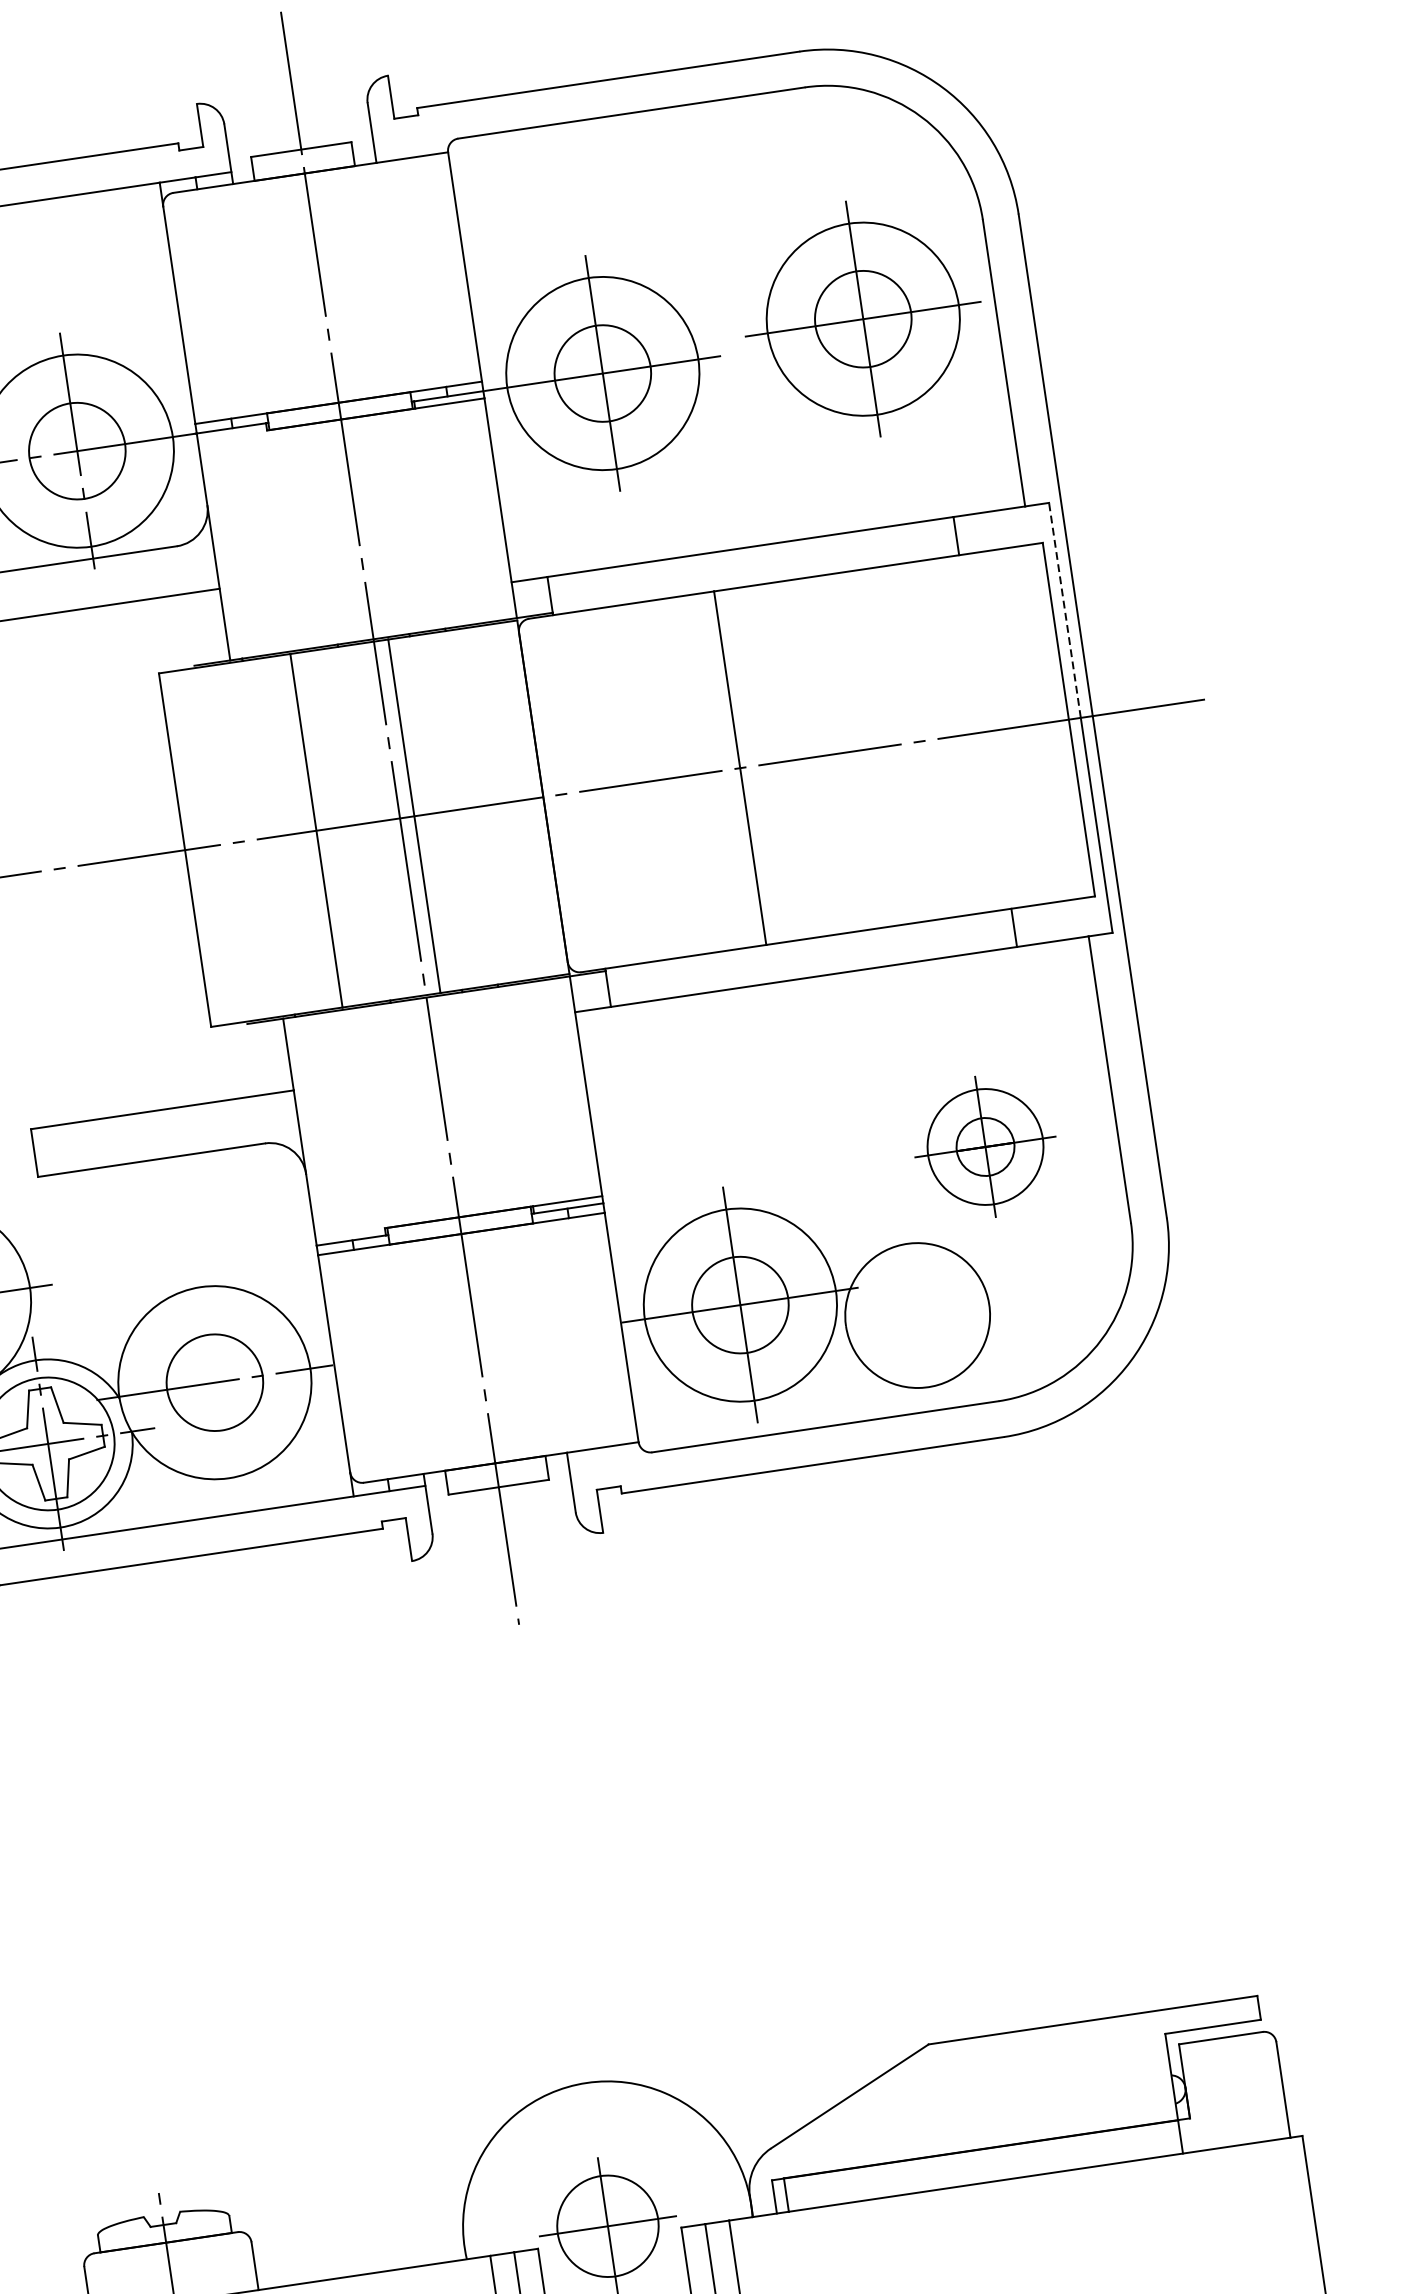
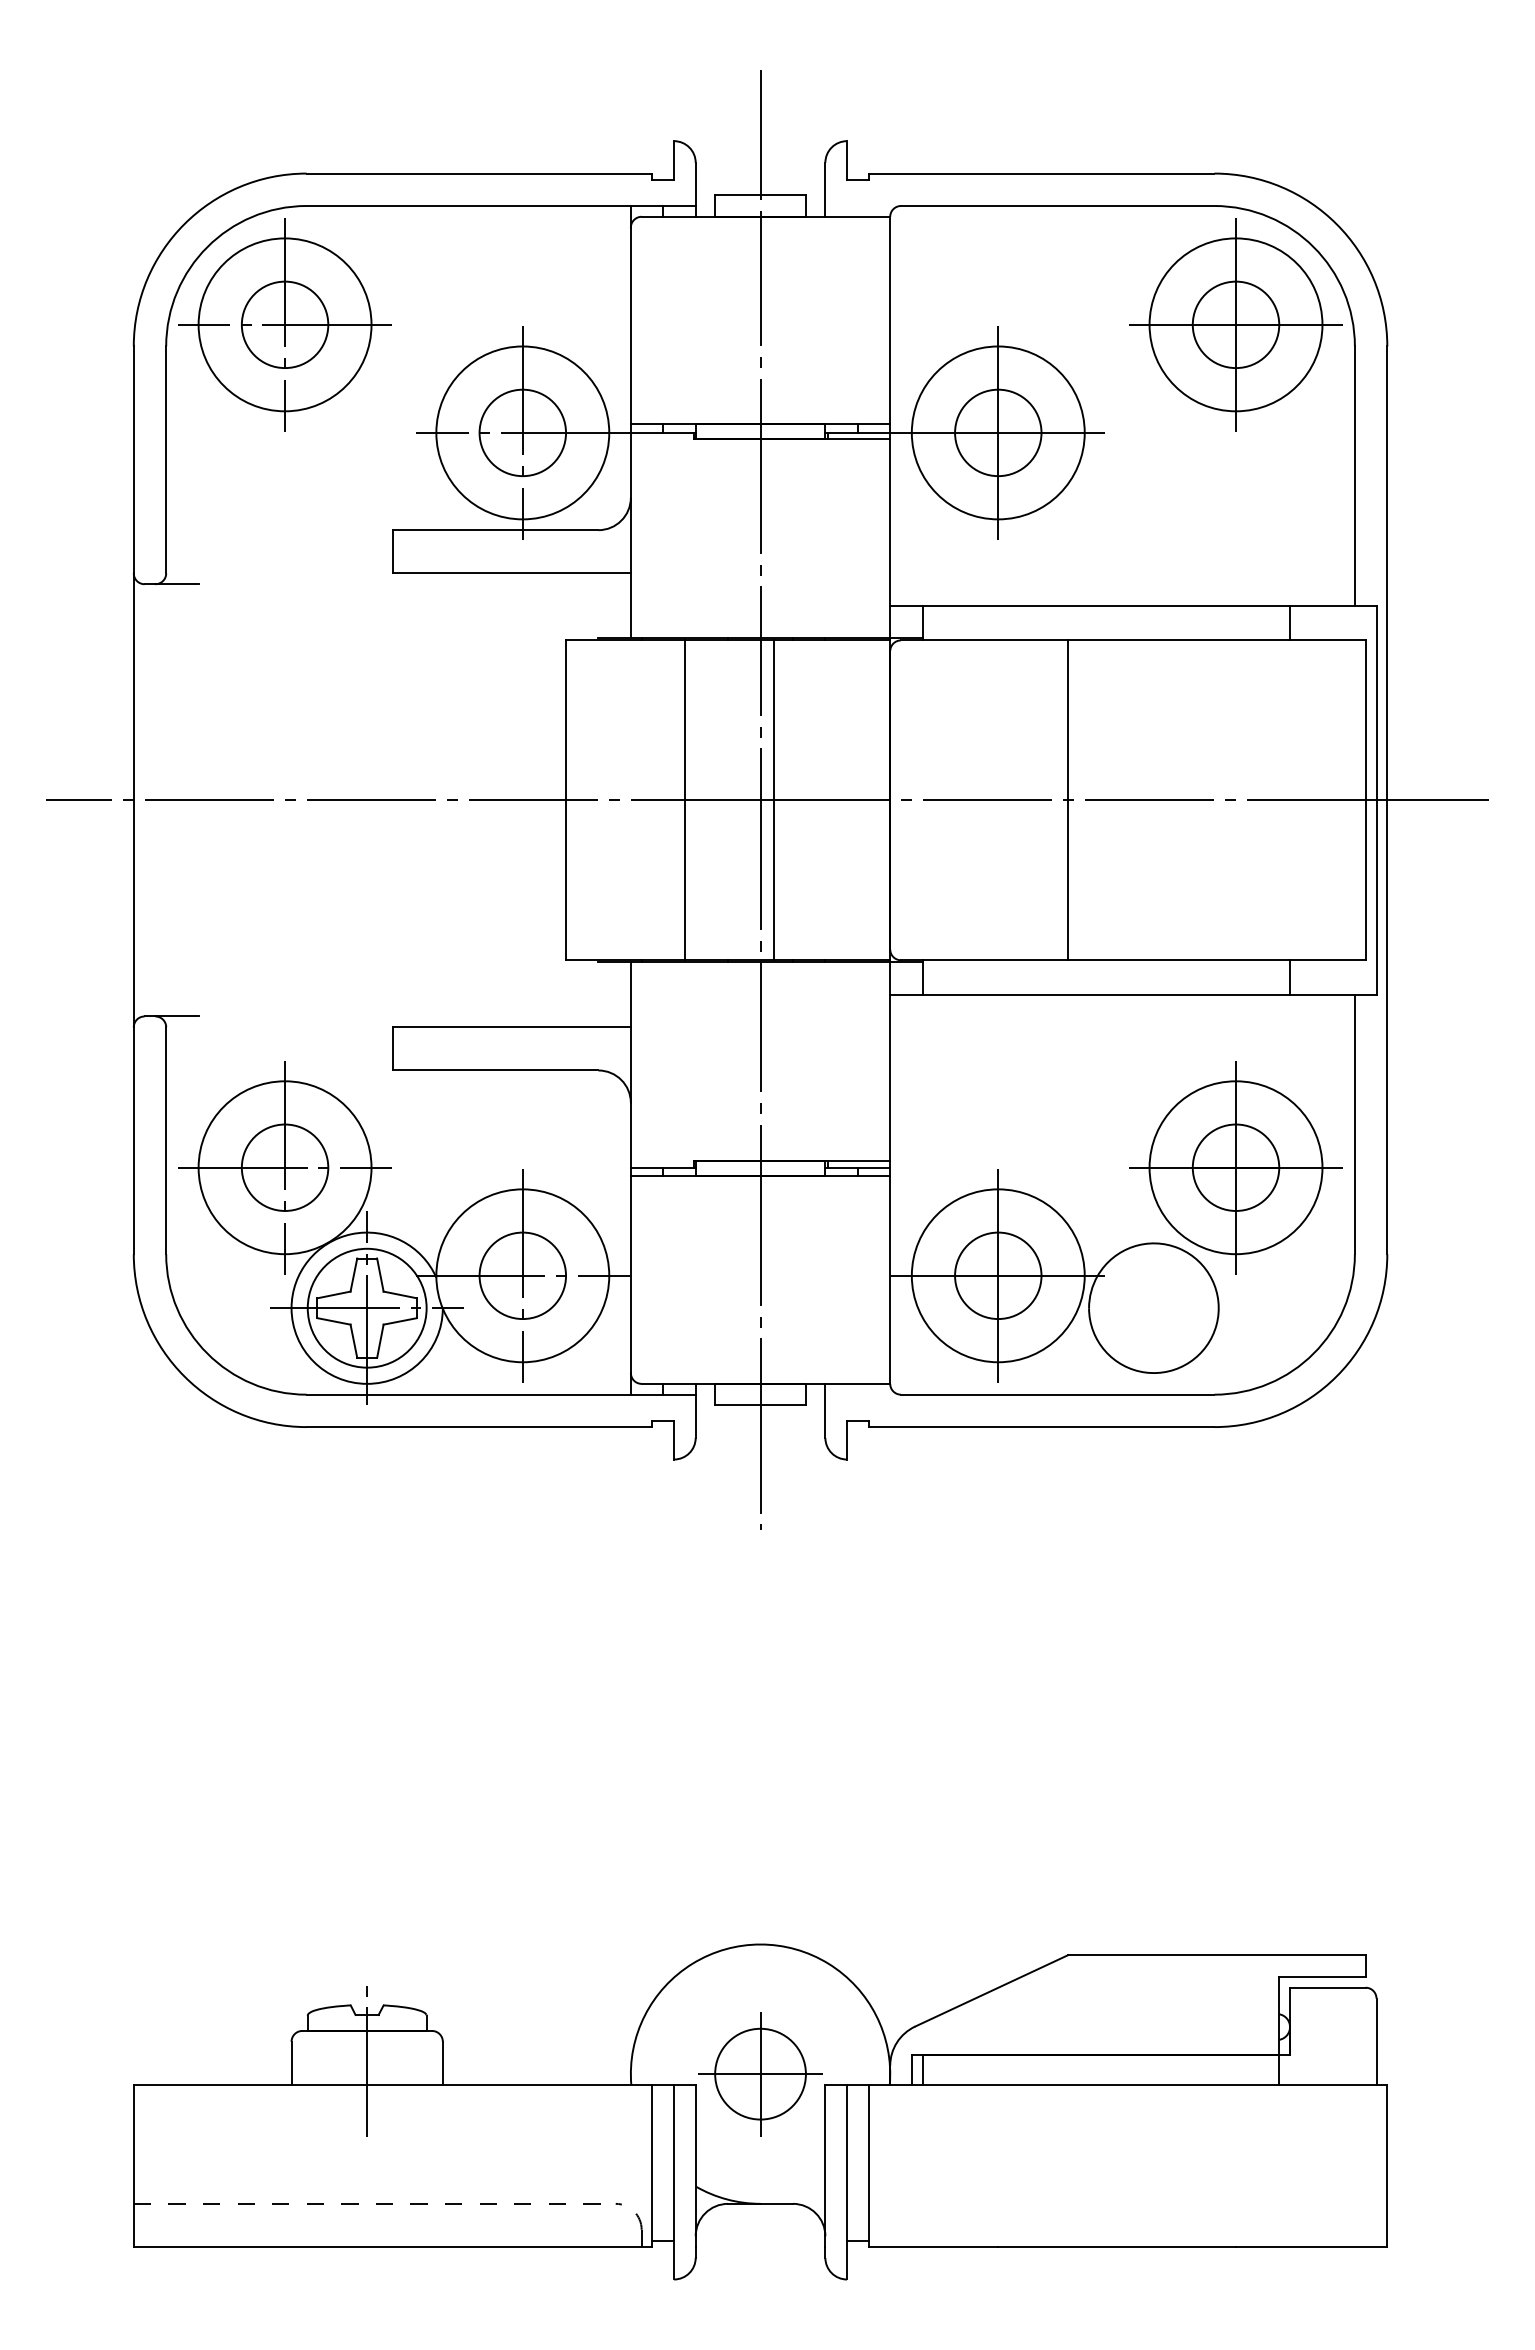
part: (862, 318) -> (1235, 324), moved
line: (1064, 609) -> (1376, 702), dashed -> solid
part: (984, 1146) -> (1235, 1167), size x1.67
line: (214, 1382) -> (522, 1275), added

